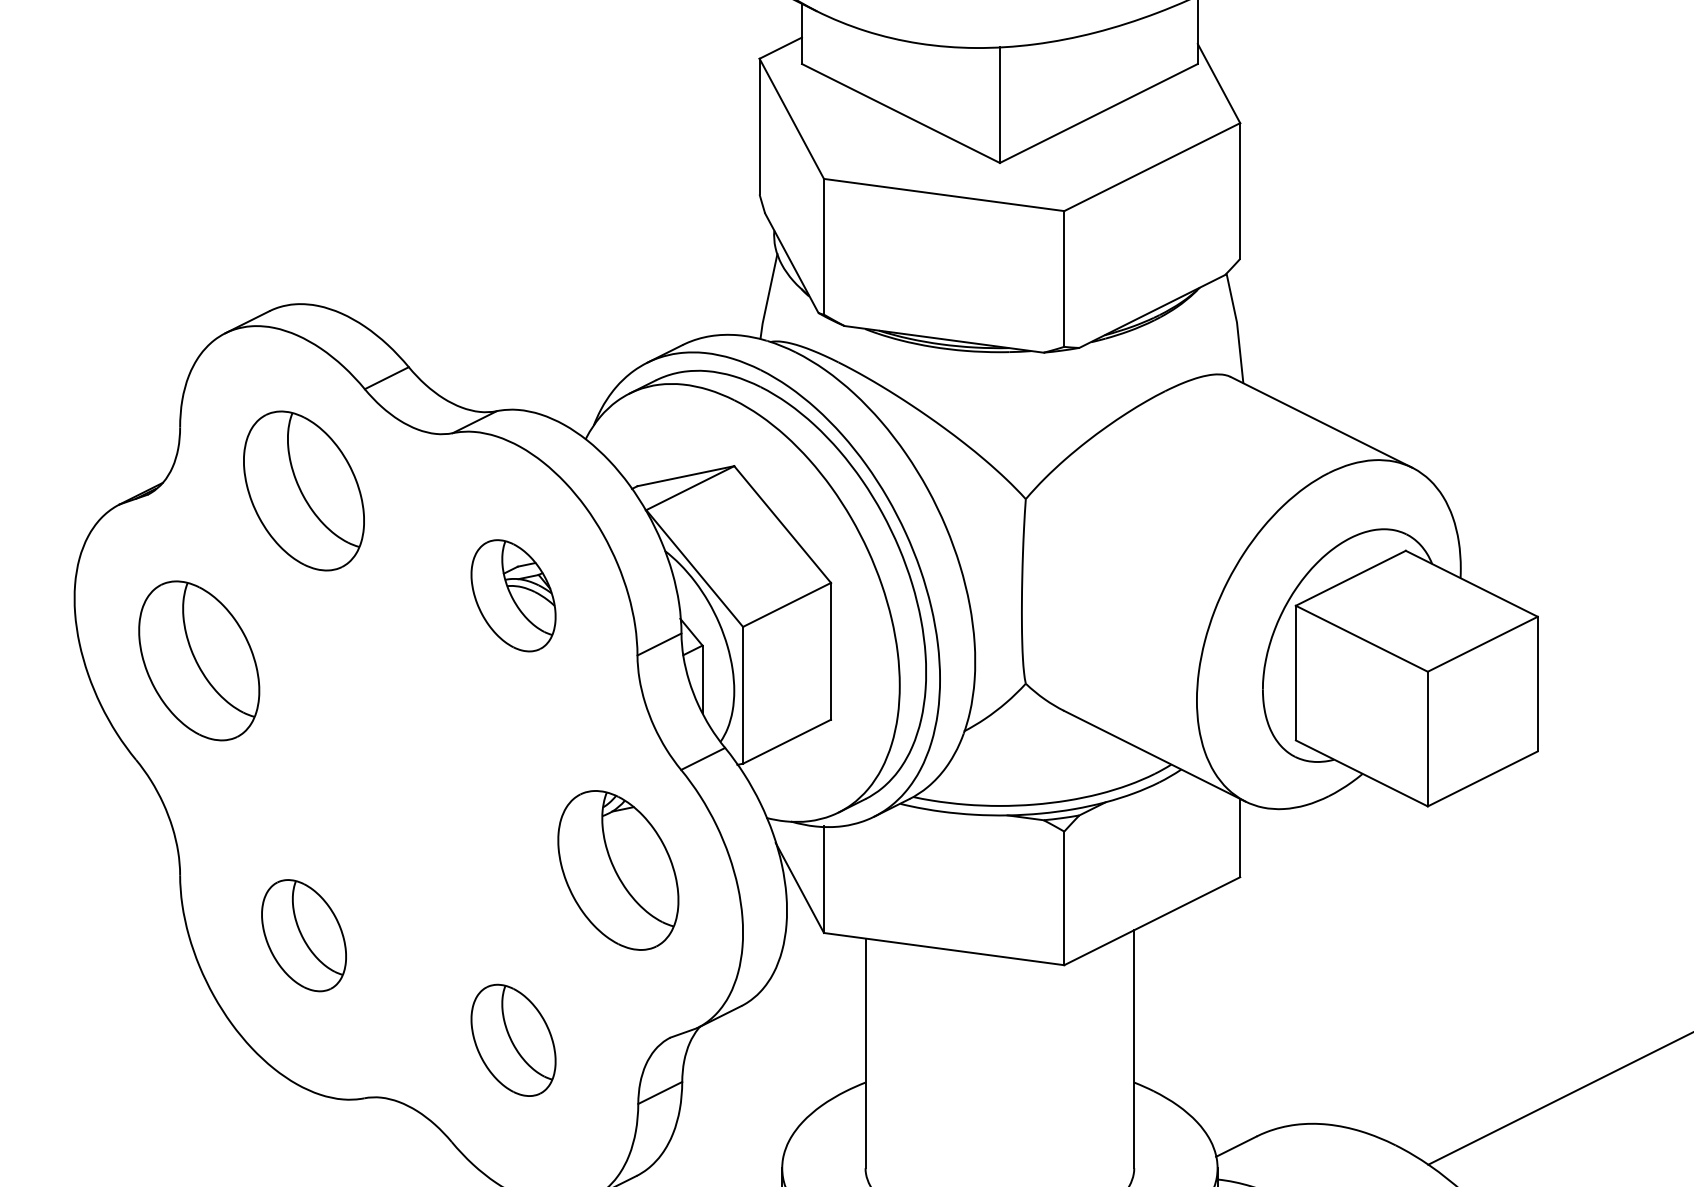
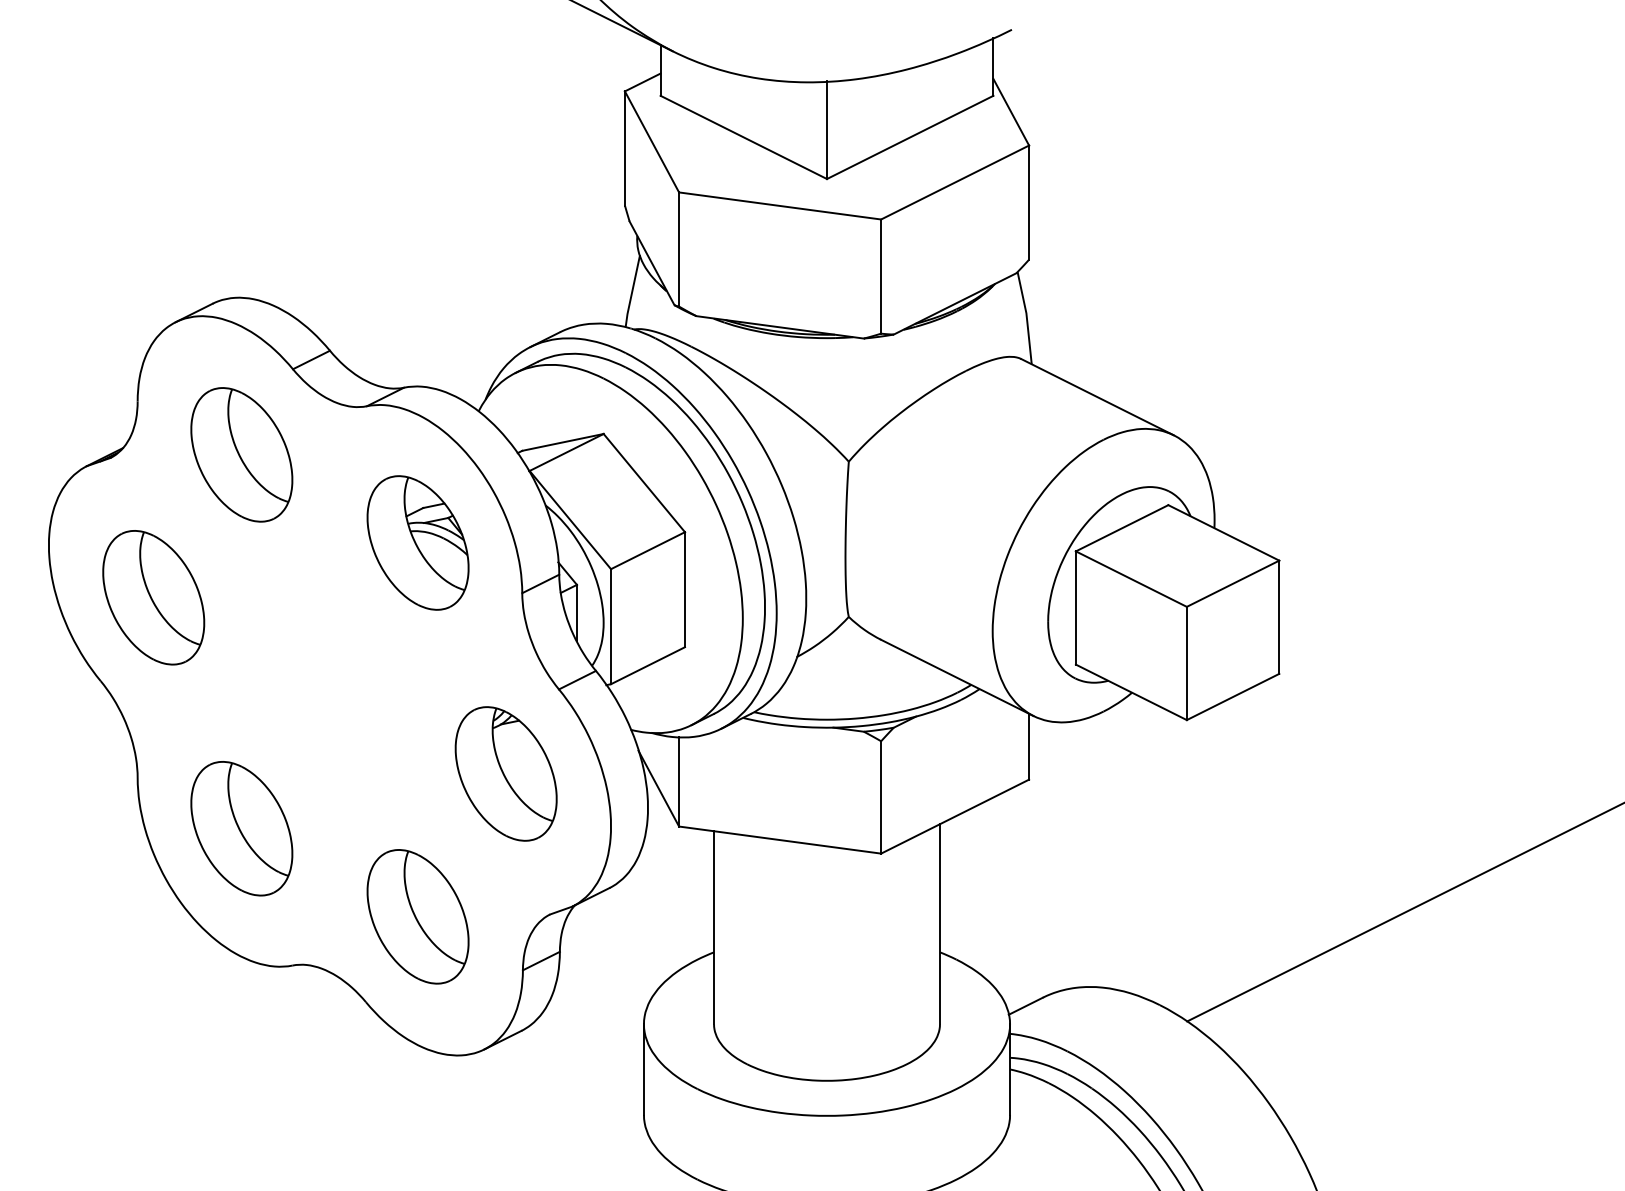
part: (512, 595) -> (417, 542), size x1.43
part: (303, 935) -> (241, 828), size x1.43
part: (512, 1039) -> (417, 916), size x1.43

